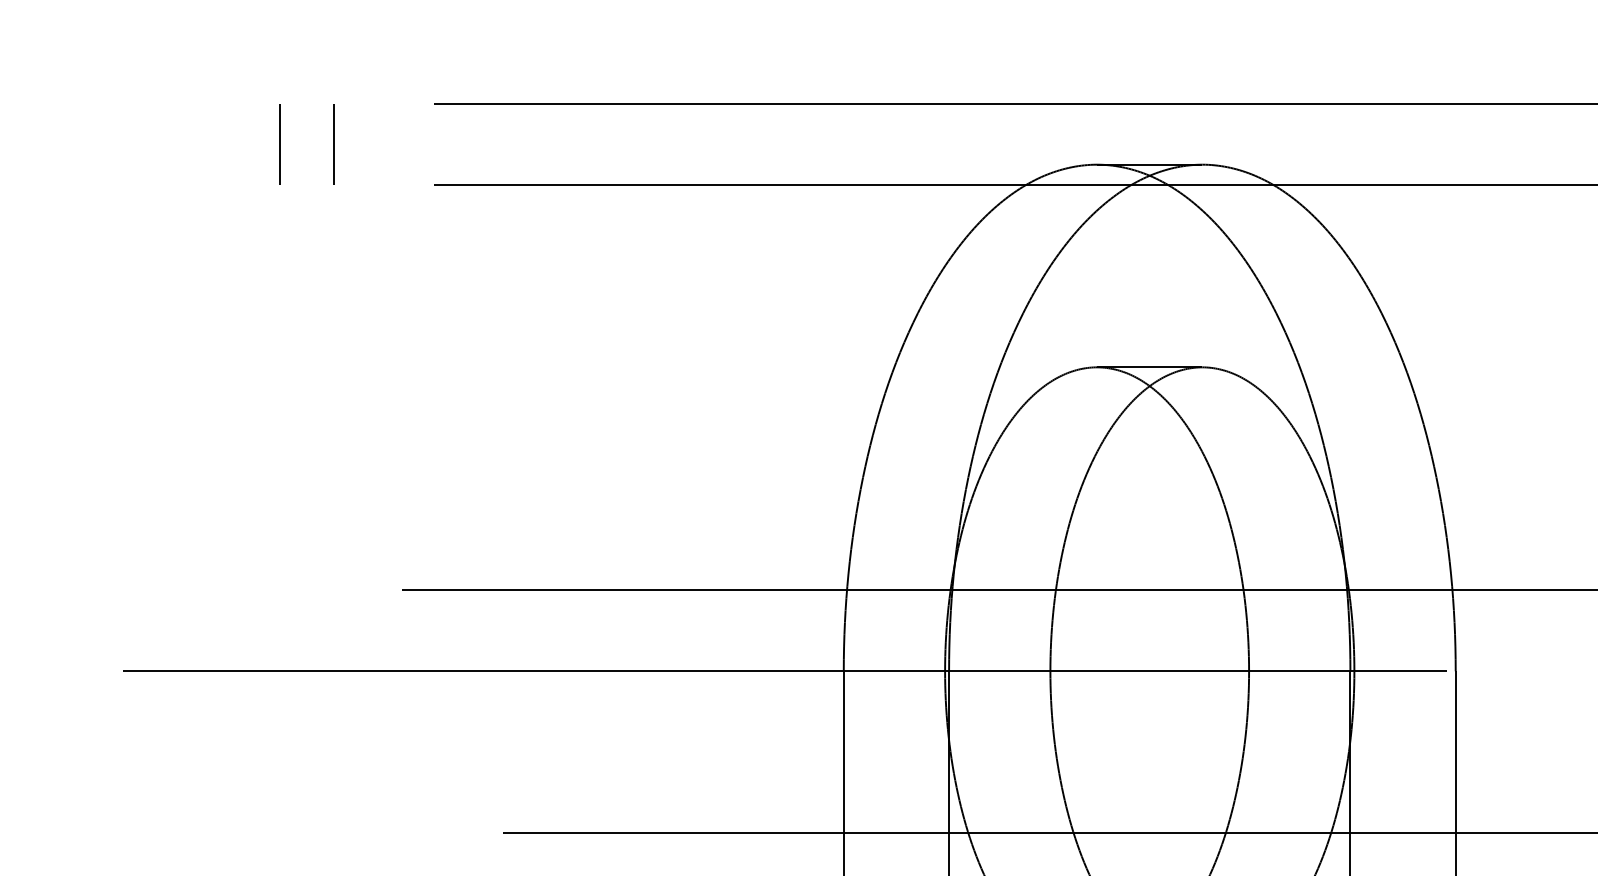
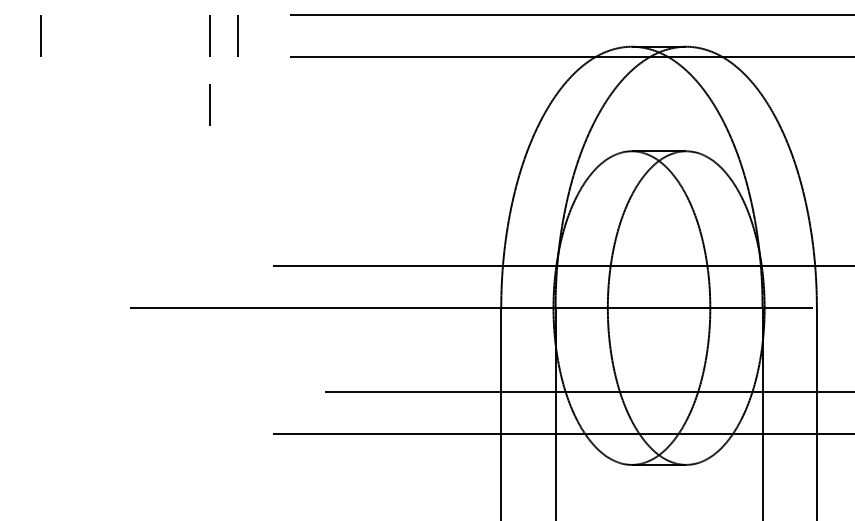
line: (278, 276) -> (209, 104), added

